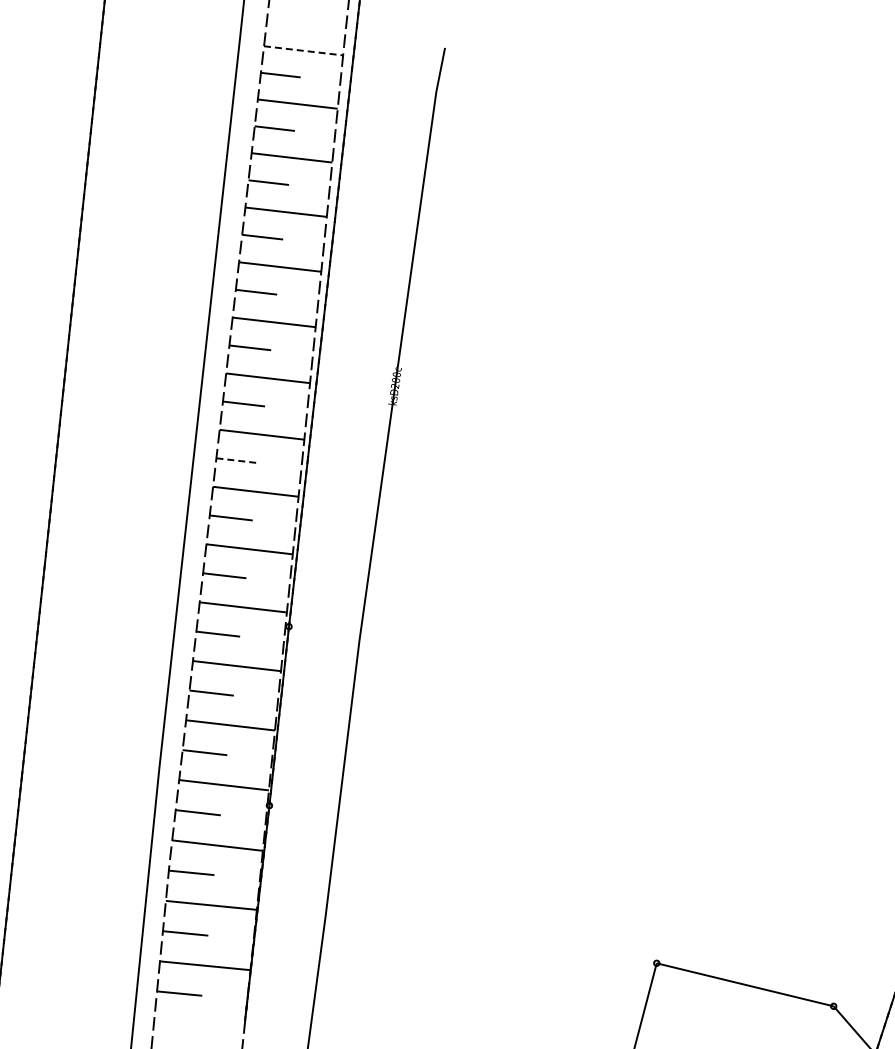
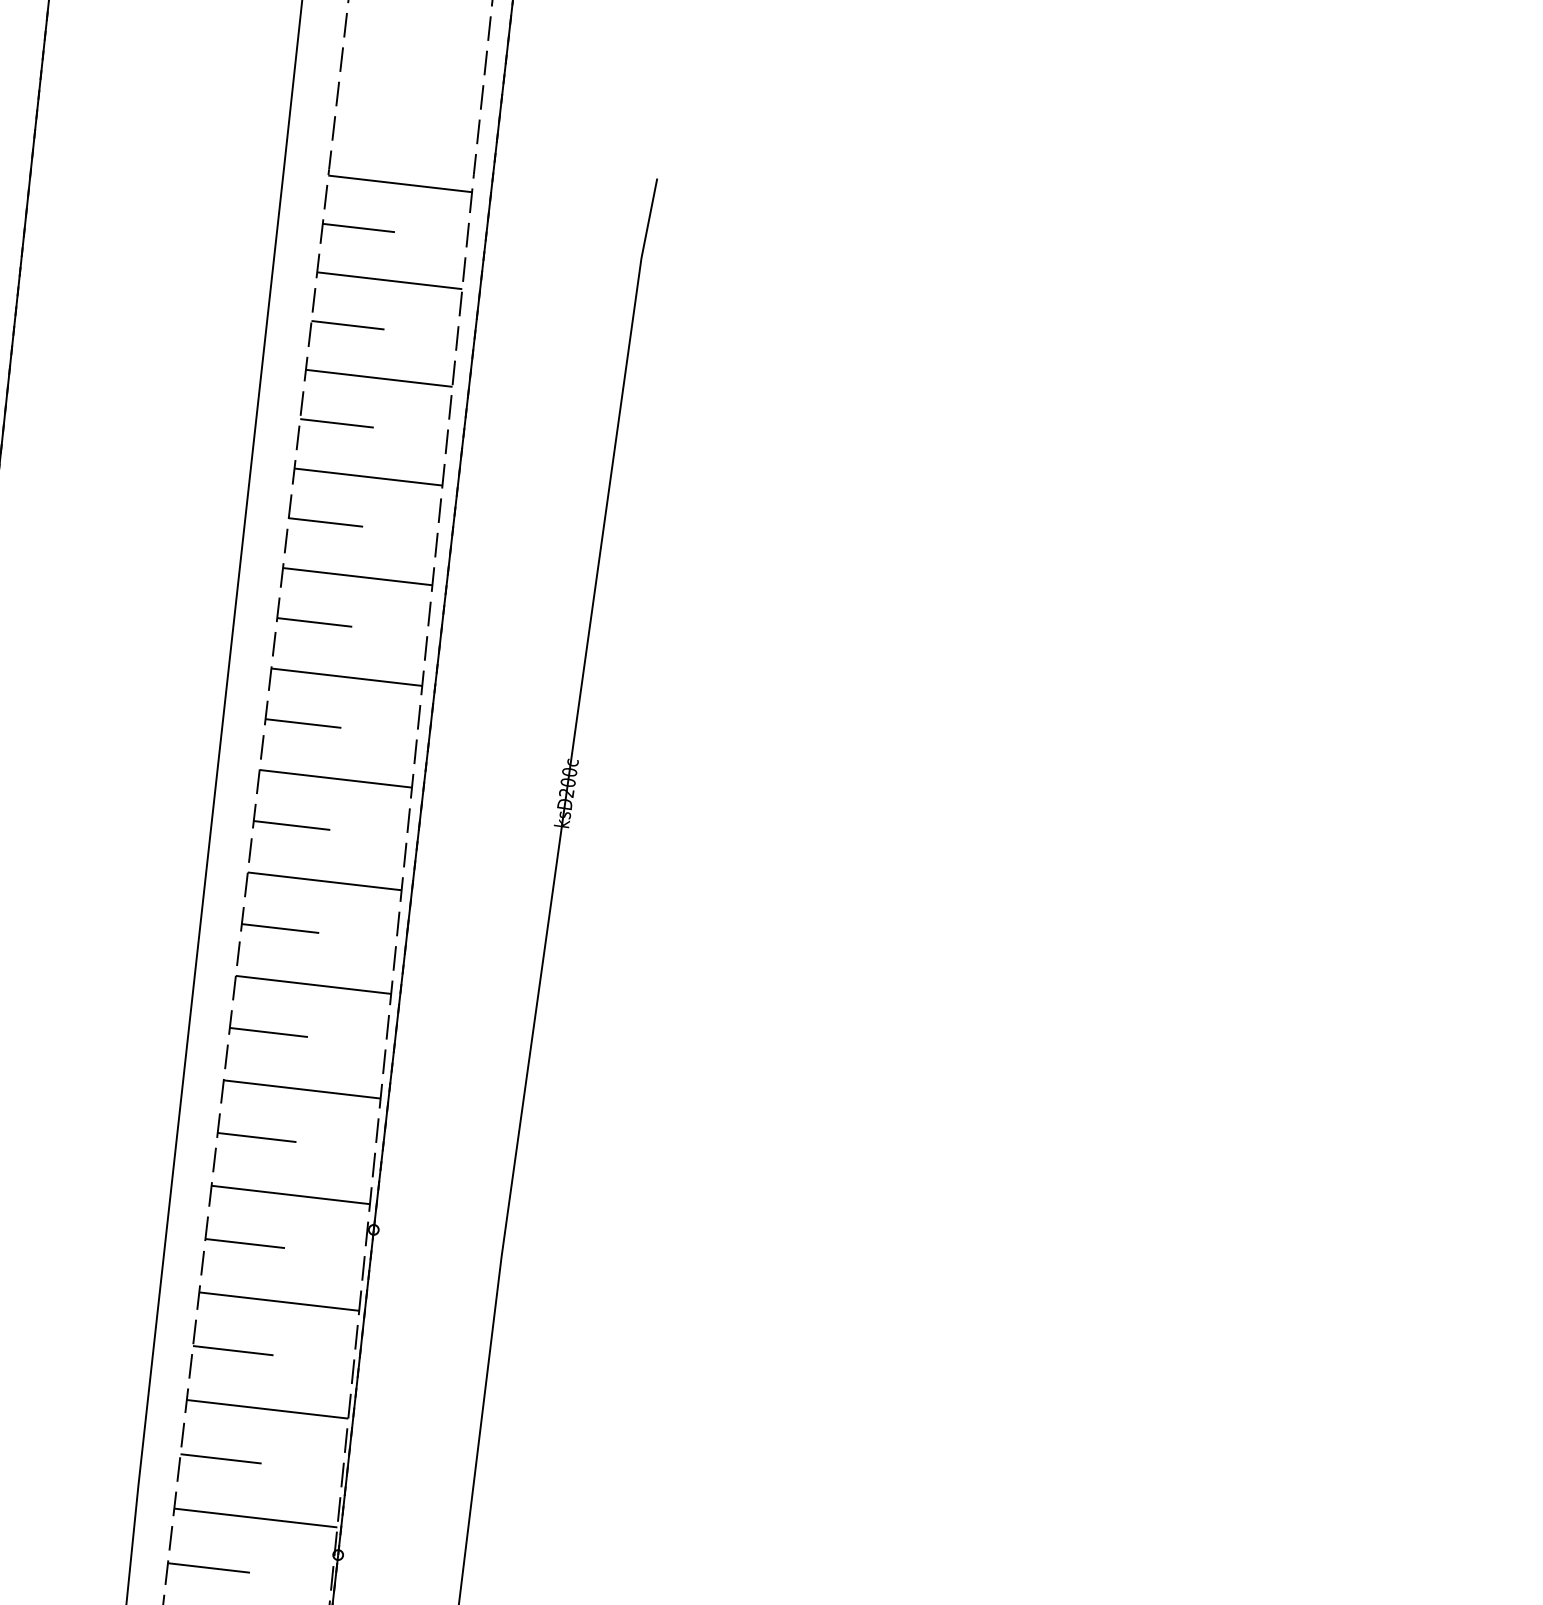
line: (303, 50) -> (400, 183), dashed -> solid
line: (238, 460) -> (281, 928), dashed -> solid

